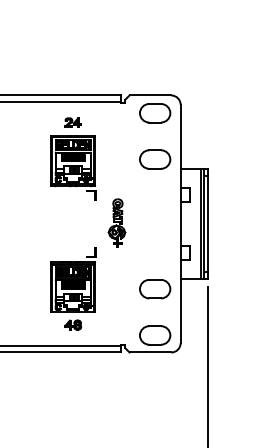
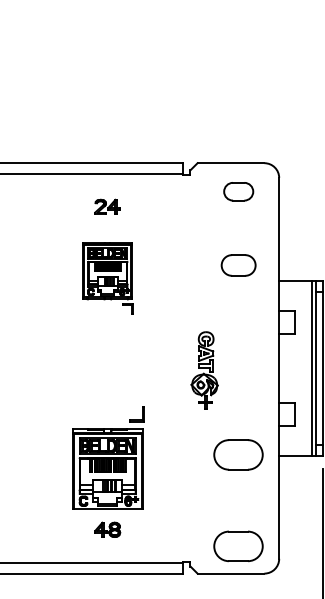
part: (155, 113) -> (239, 191), size x0.6
part: (155, 159) -> (239, 265), size x0.7
part: (73, 167) -> (108, 278), size x0.7
part: (116, 222) -> (203, 369), moved
part: (155, 289) -> (239, 455), moved

